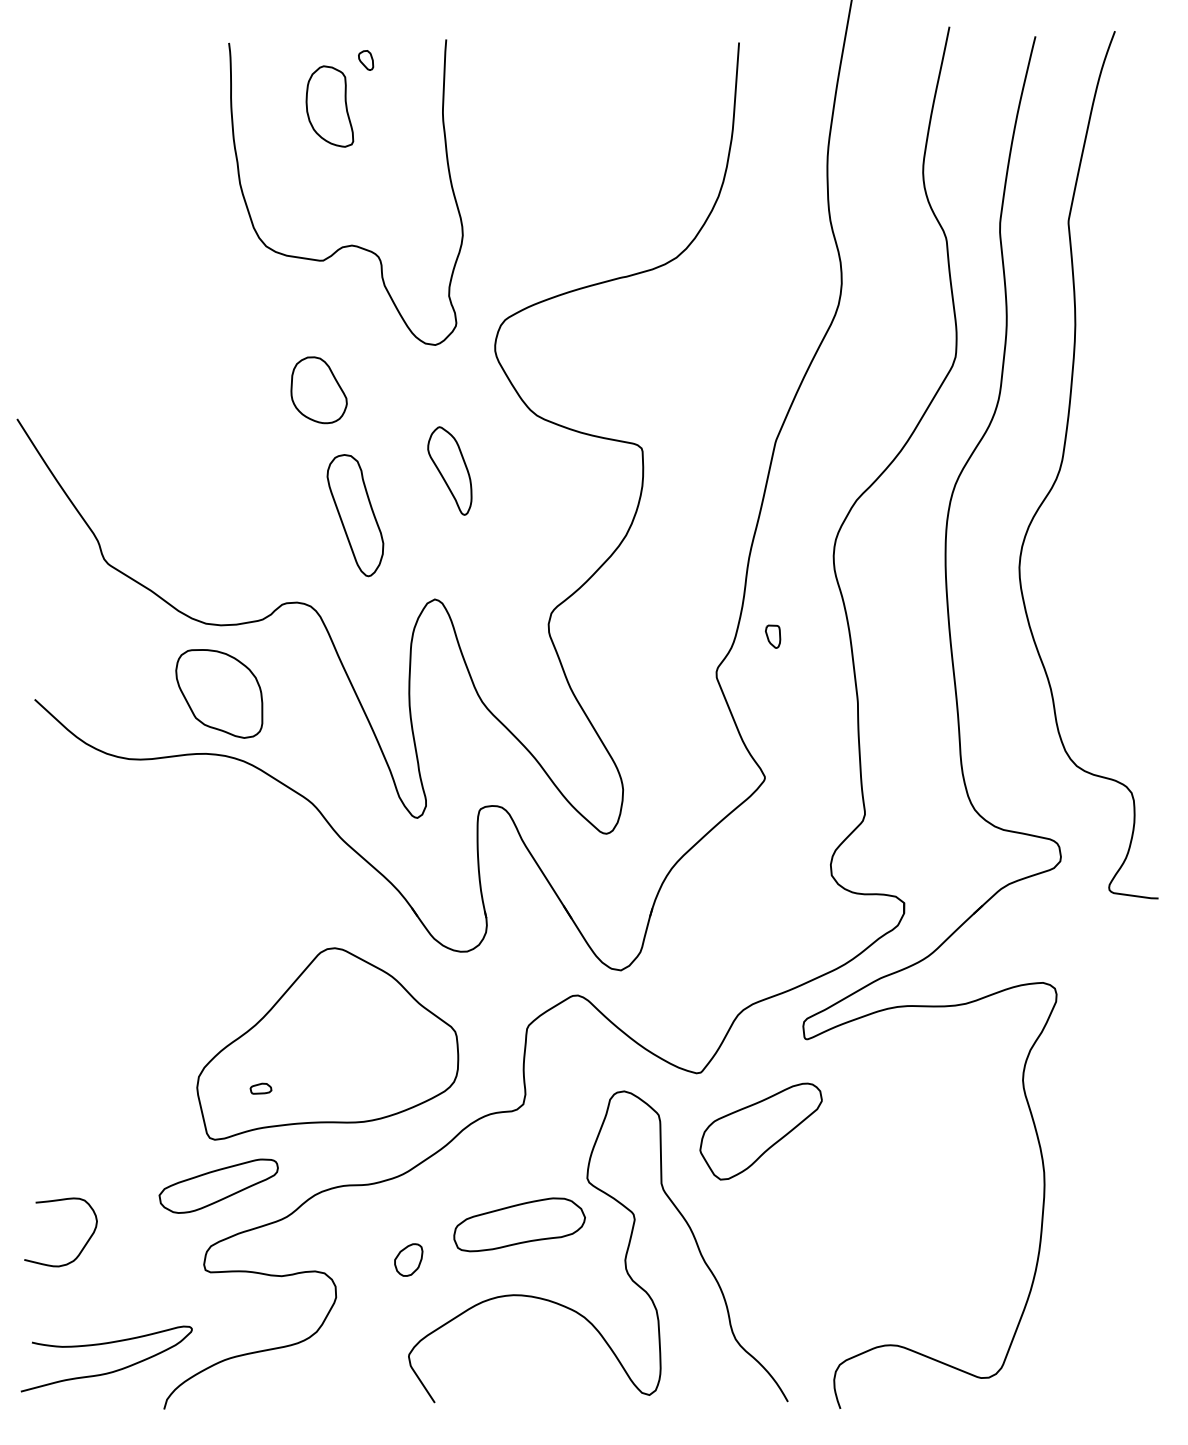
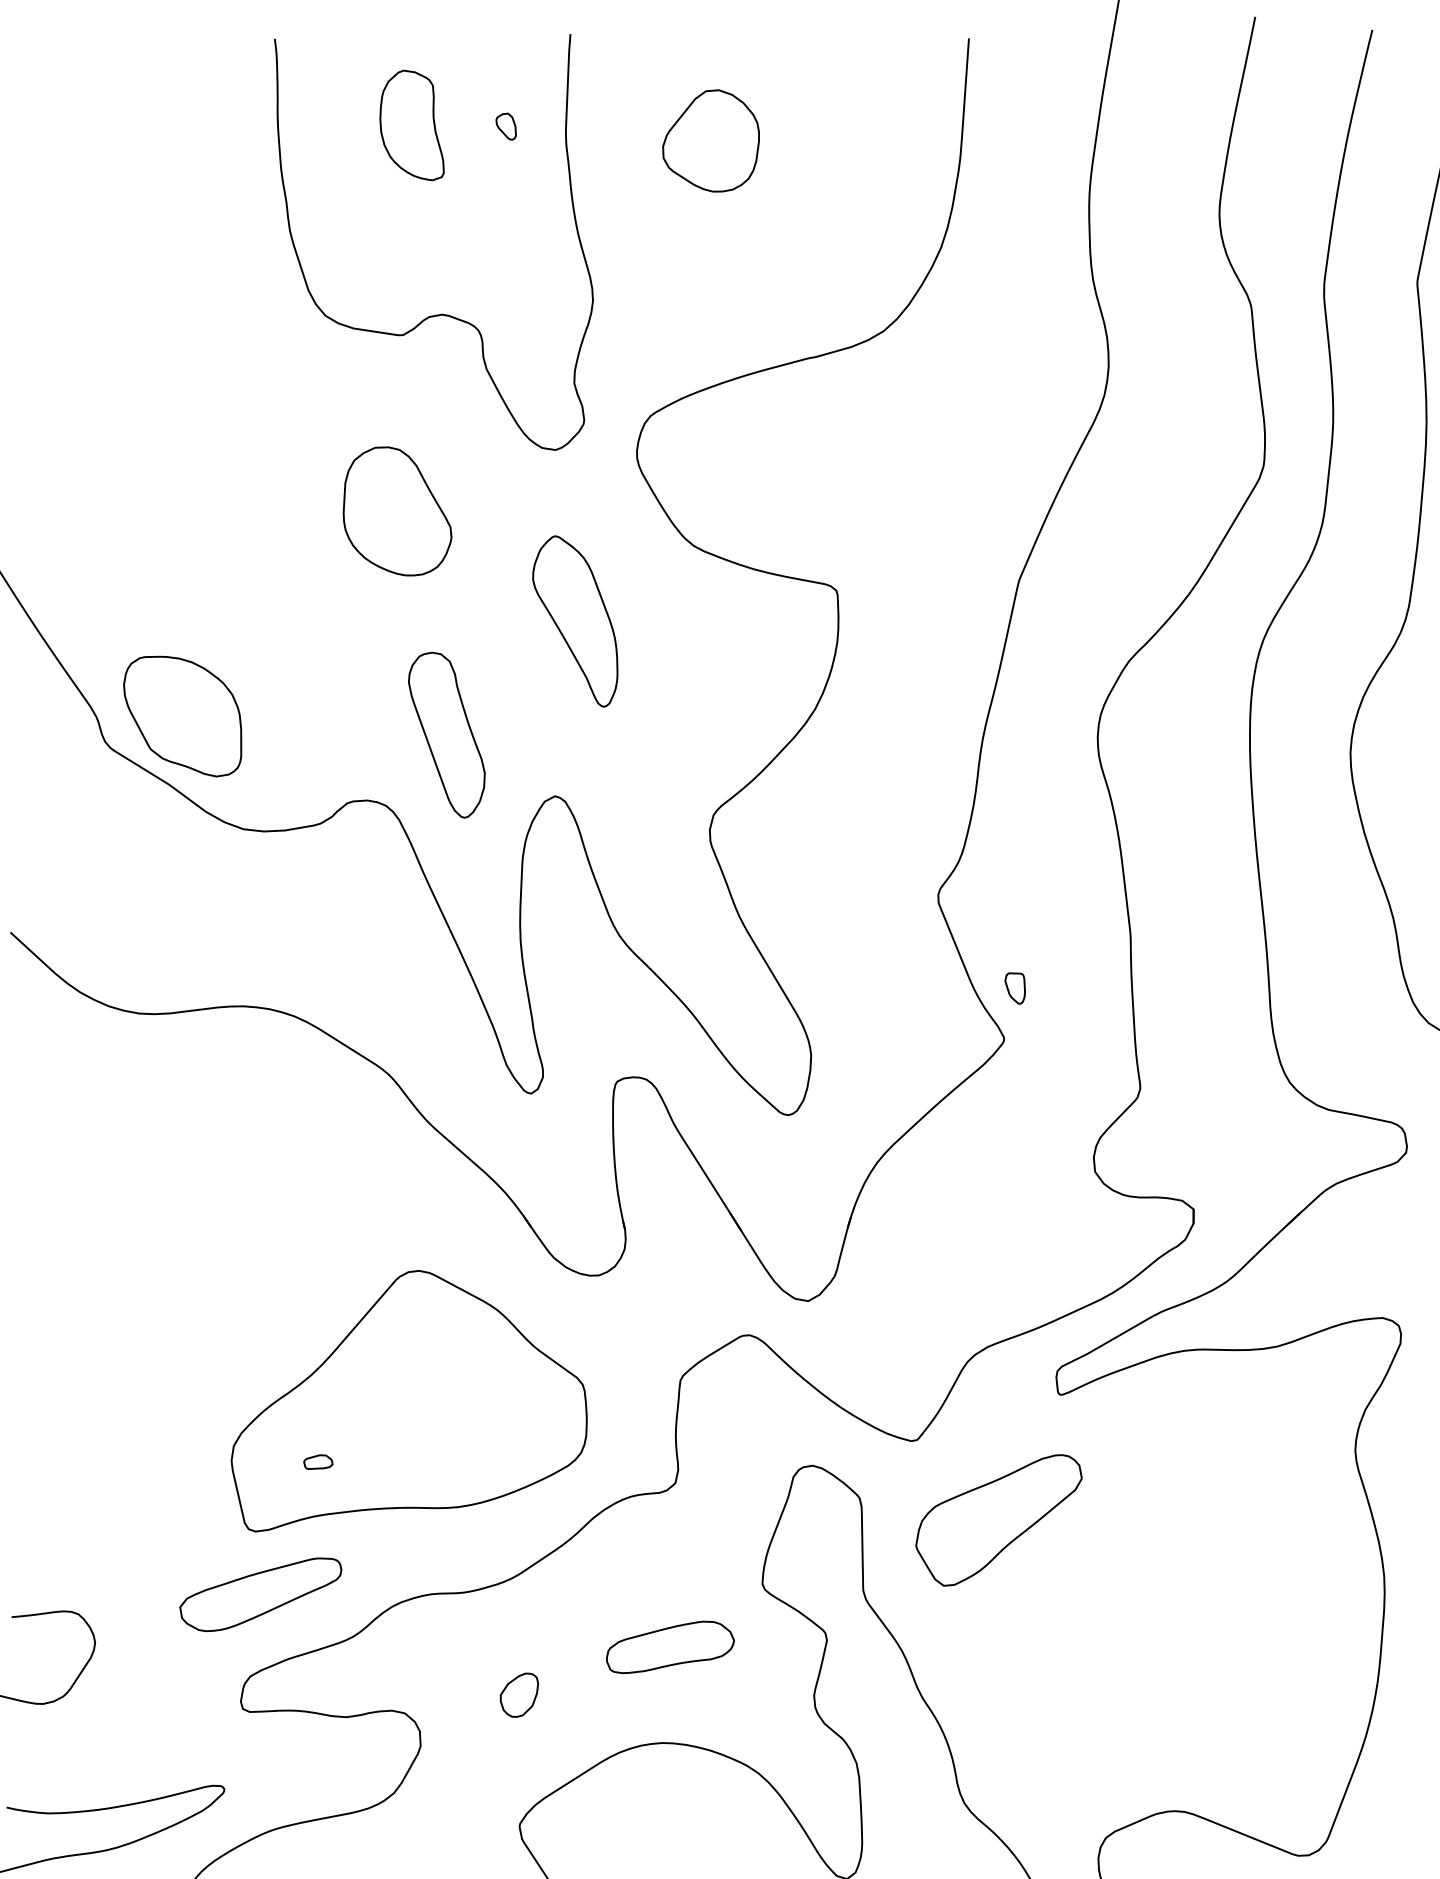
part: (366, 60) -> (506, 126), moved
part: (549, 117) -> (710, 140), added
part: (318, 390) -> (396, 511), size x1.43
part: (449, 470) -> (574, 620), size x1.43
part: (355, 515) -> (446, 735), moved
part: (773, 636) -> (1015, 988), moved
part: (219, 693) -> (182, 715), moved
part: (519, 1224) -> (670, 1646), size x0.71

